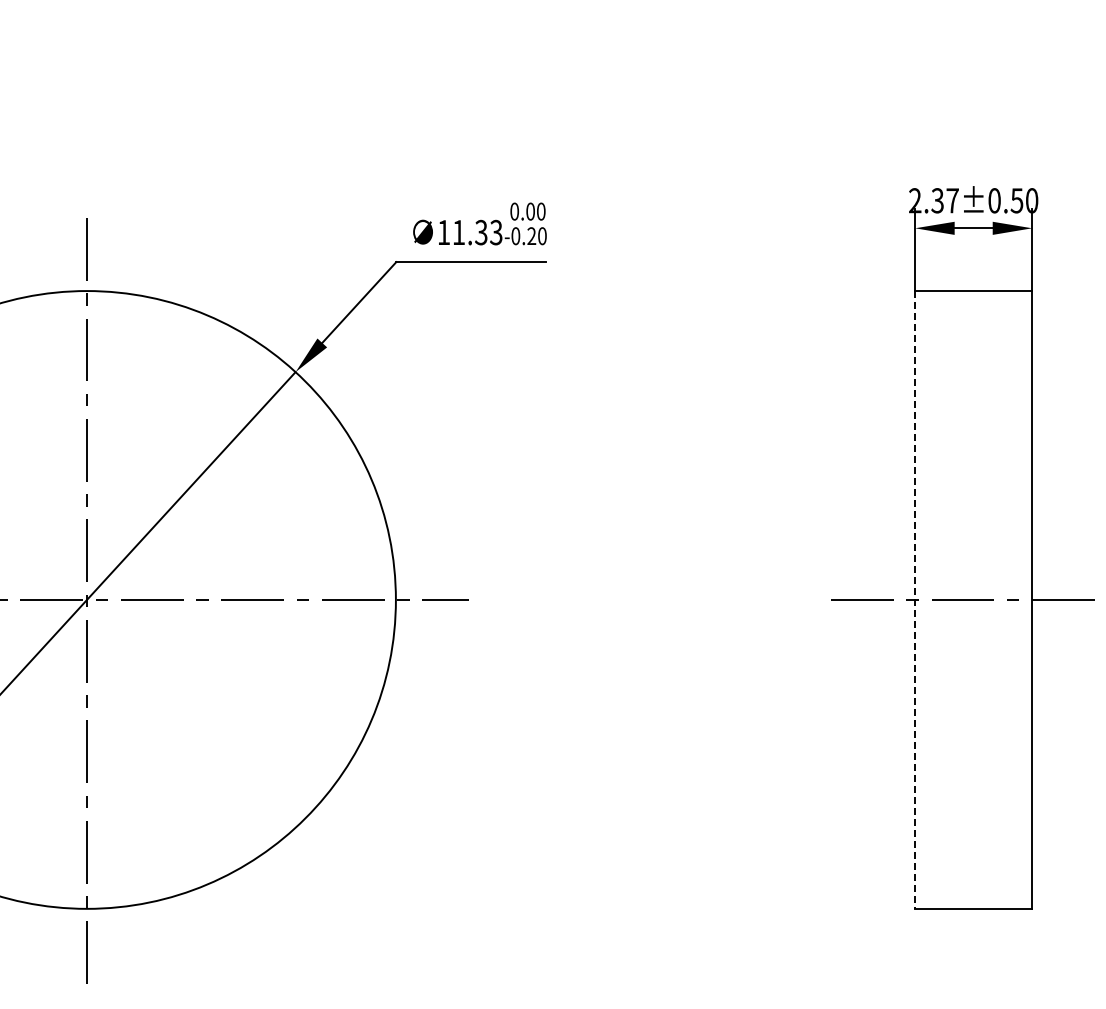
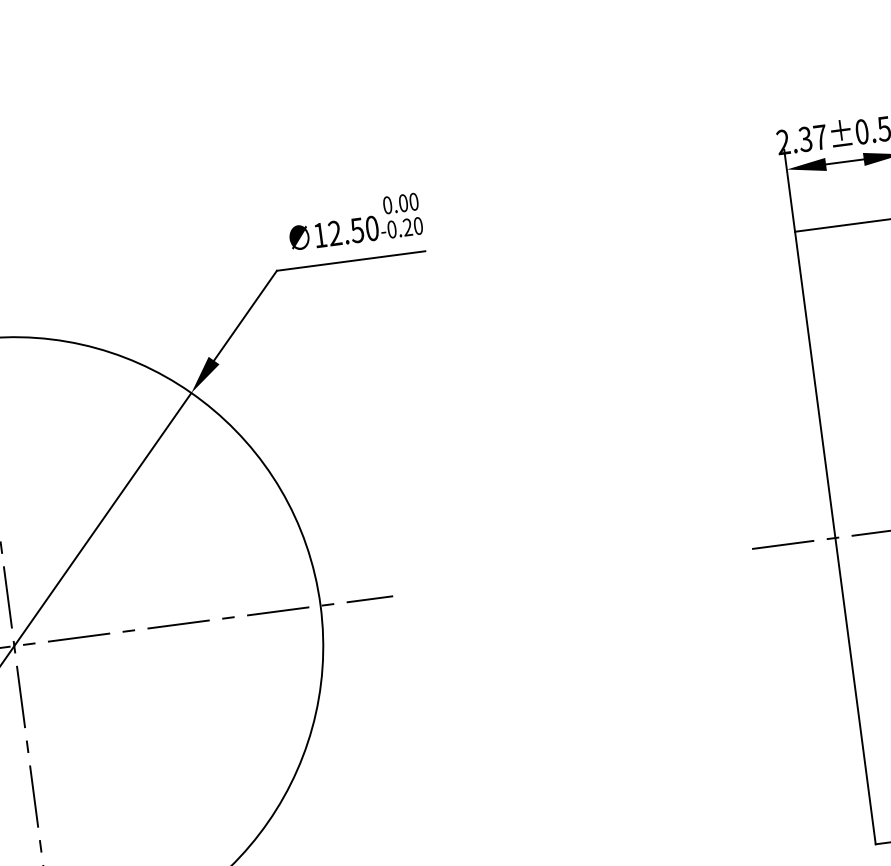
text: (477, 232) -> (353, 230), 11.33 -> 12.50
line: (915, 599) -> (835, 537), dashed -> solid

